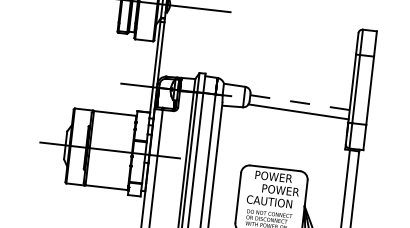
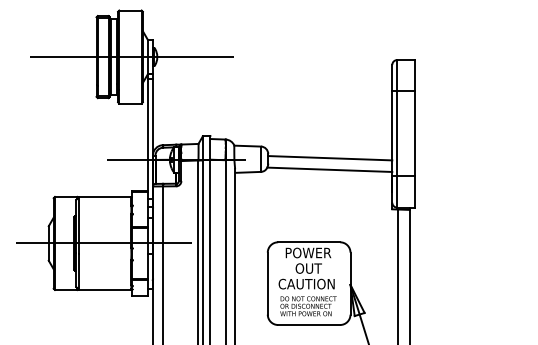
line: (299, 102) -> (329, 158), dashed -> solid
text: (280, 190) -> (318, 268), POWER -> OUT

